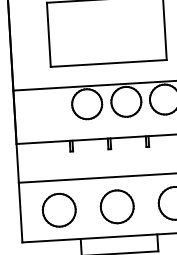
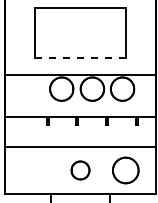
line: (108, 63) -> (80, 58), solid -> dashed
part: (117, 206) -> (80, 170), size x0.7
part: (58, 210) -> (34, 170), removed

